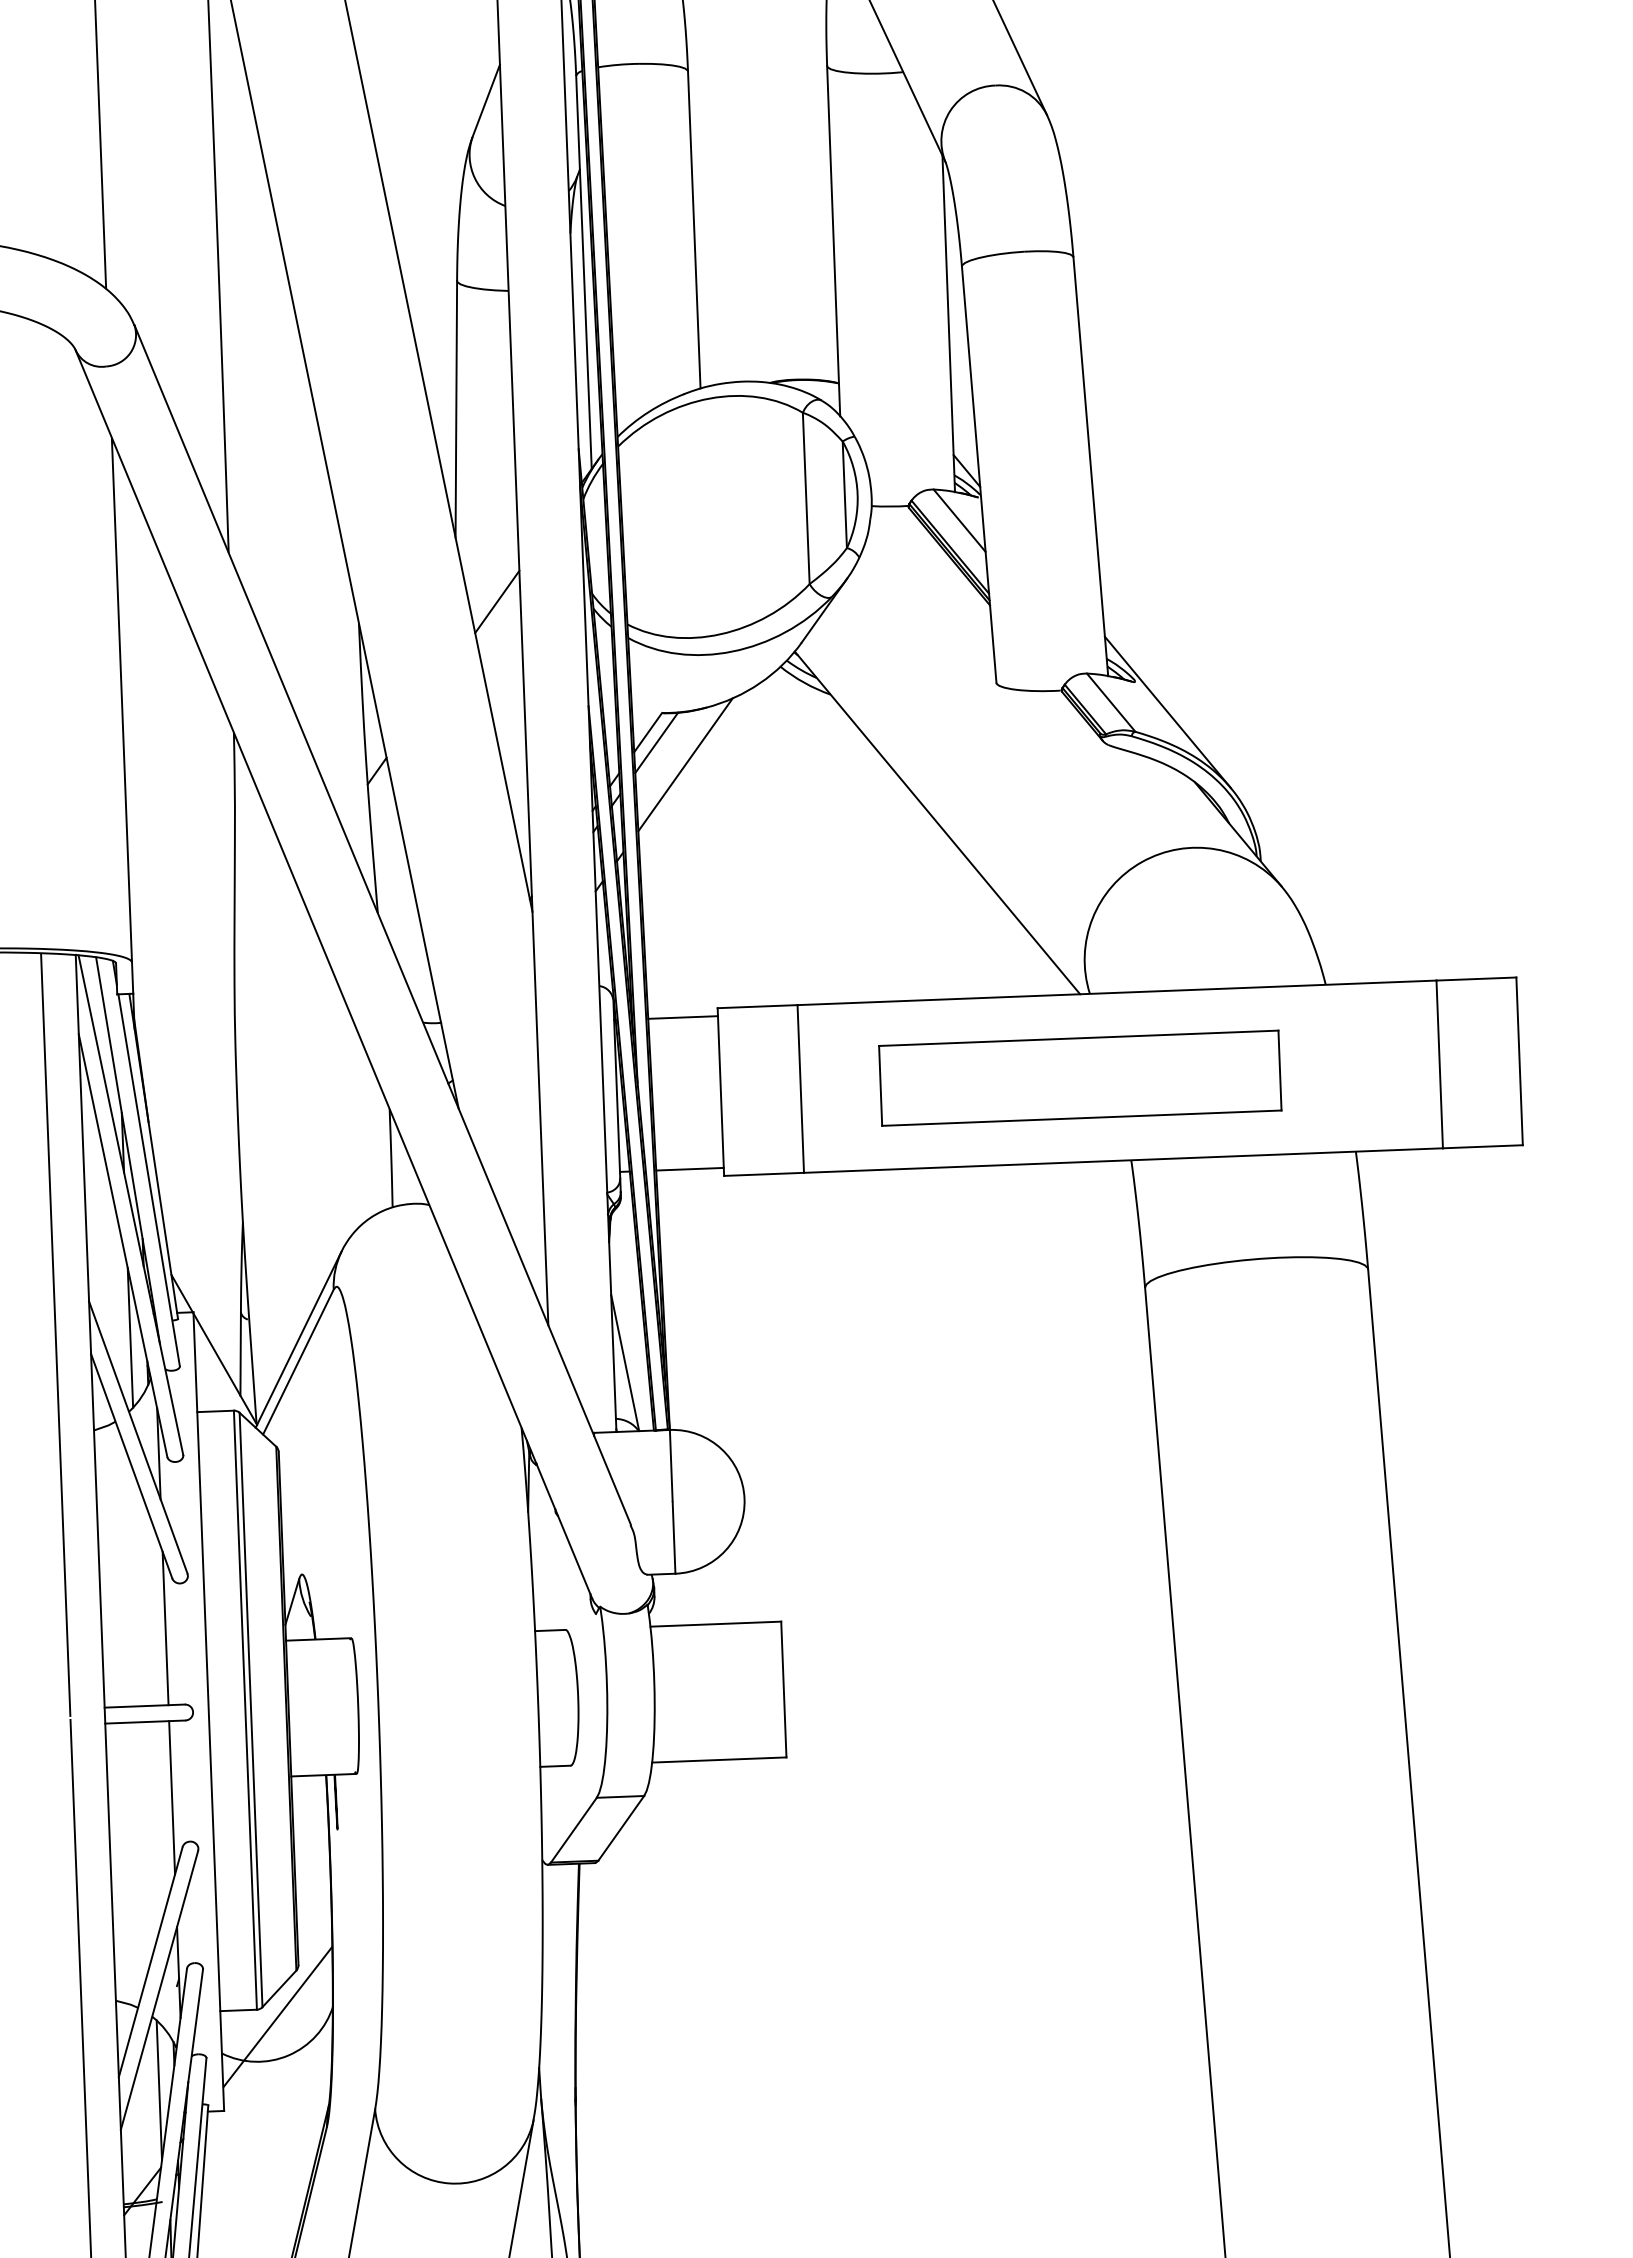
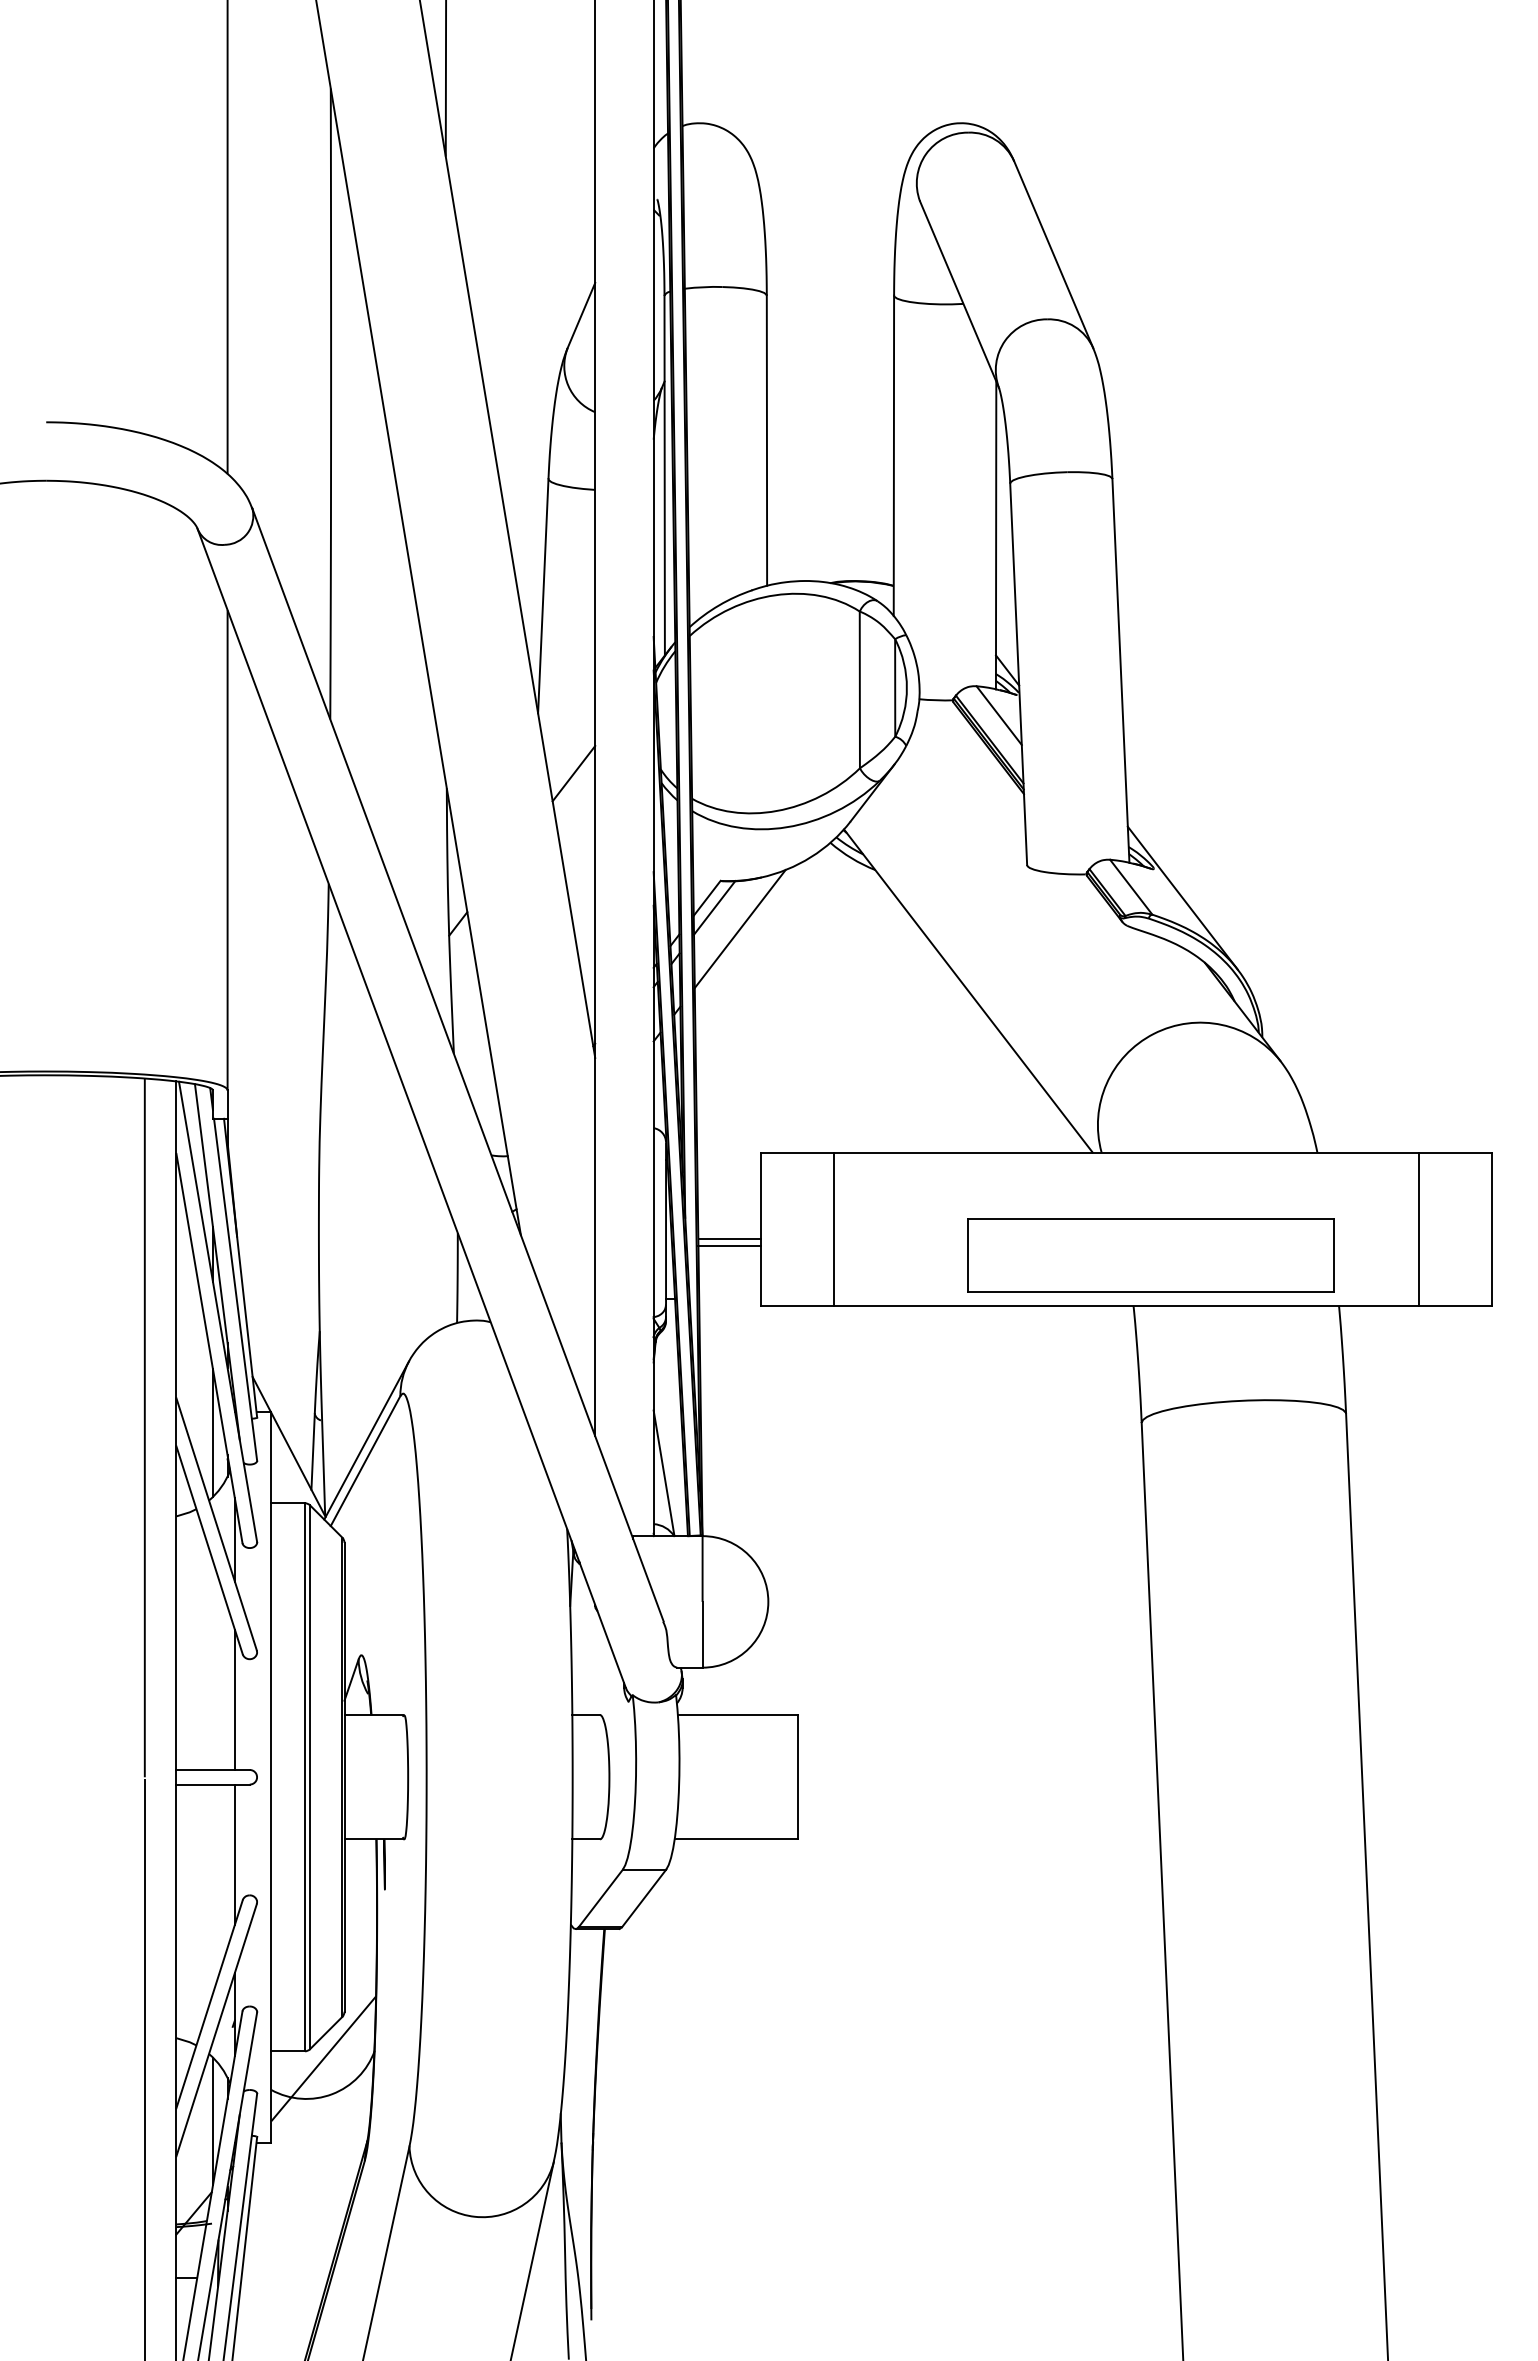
line: (683, 1017) -> (729, 1245), moved
part: (1079, 1078) -> (1150, 1255), moved
line: (690, 1169) -> (730, 1238), moved

